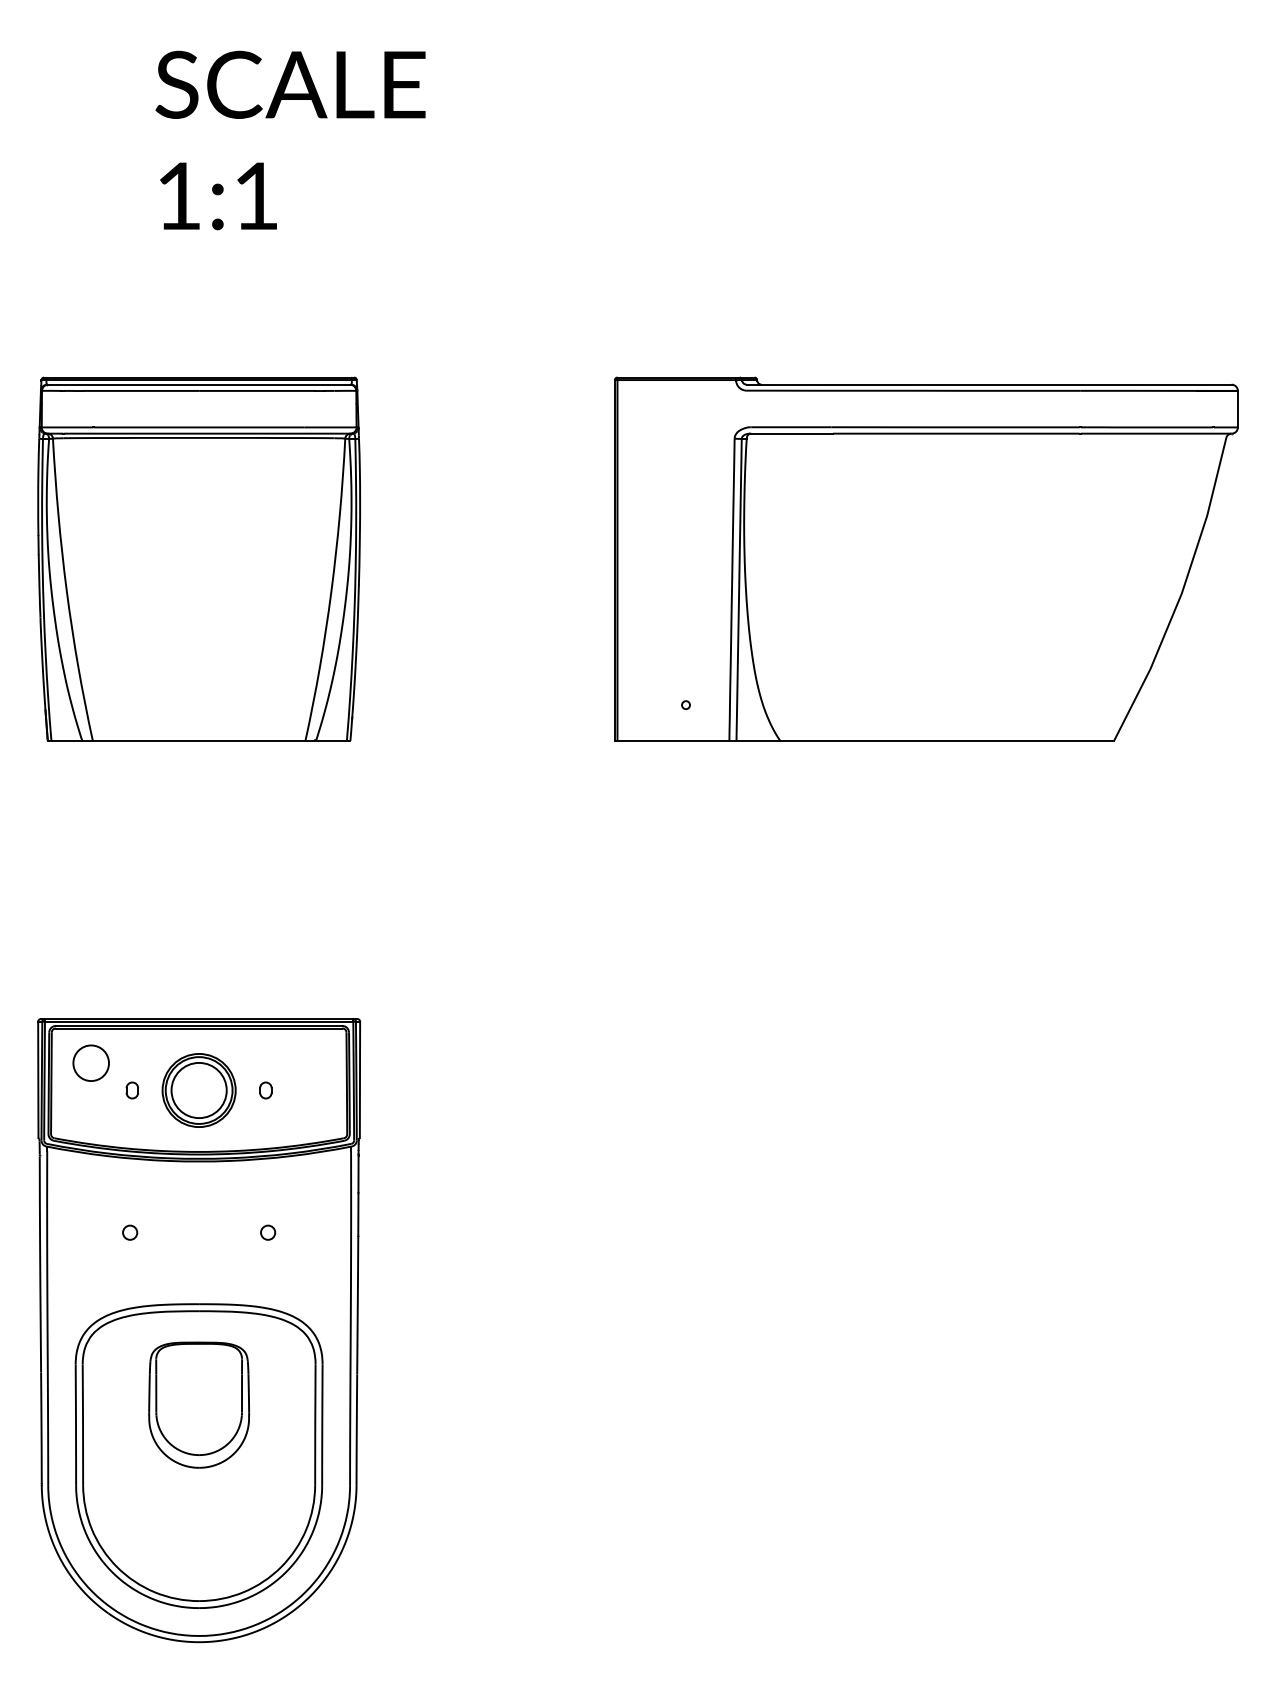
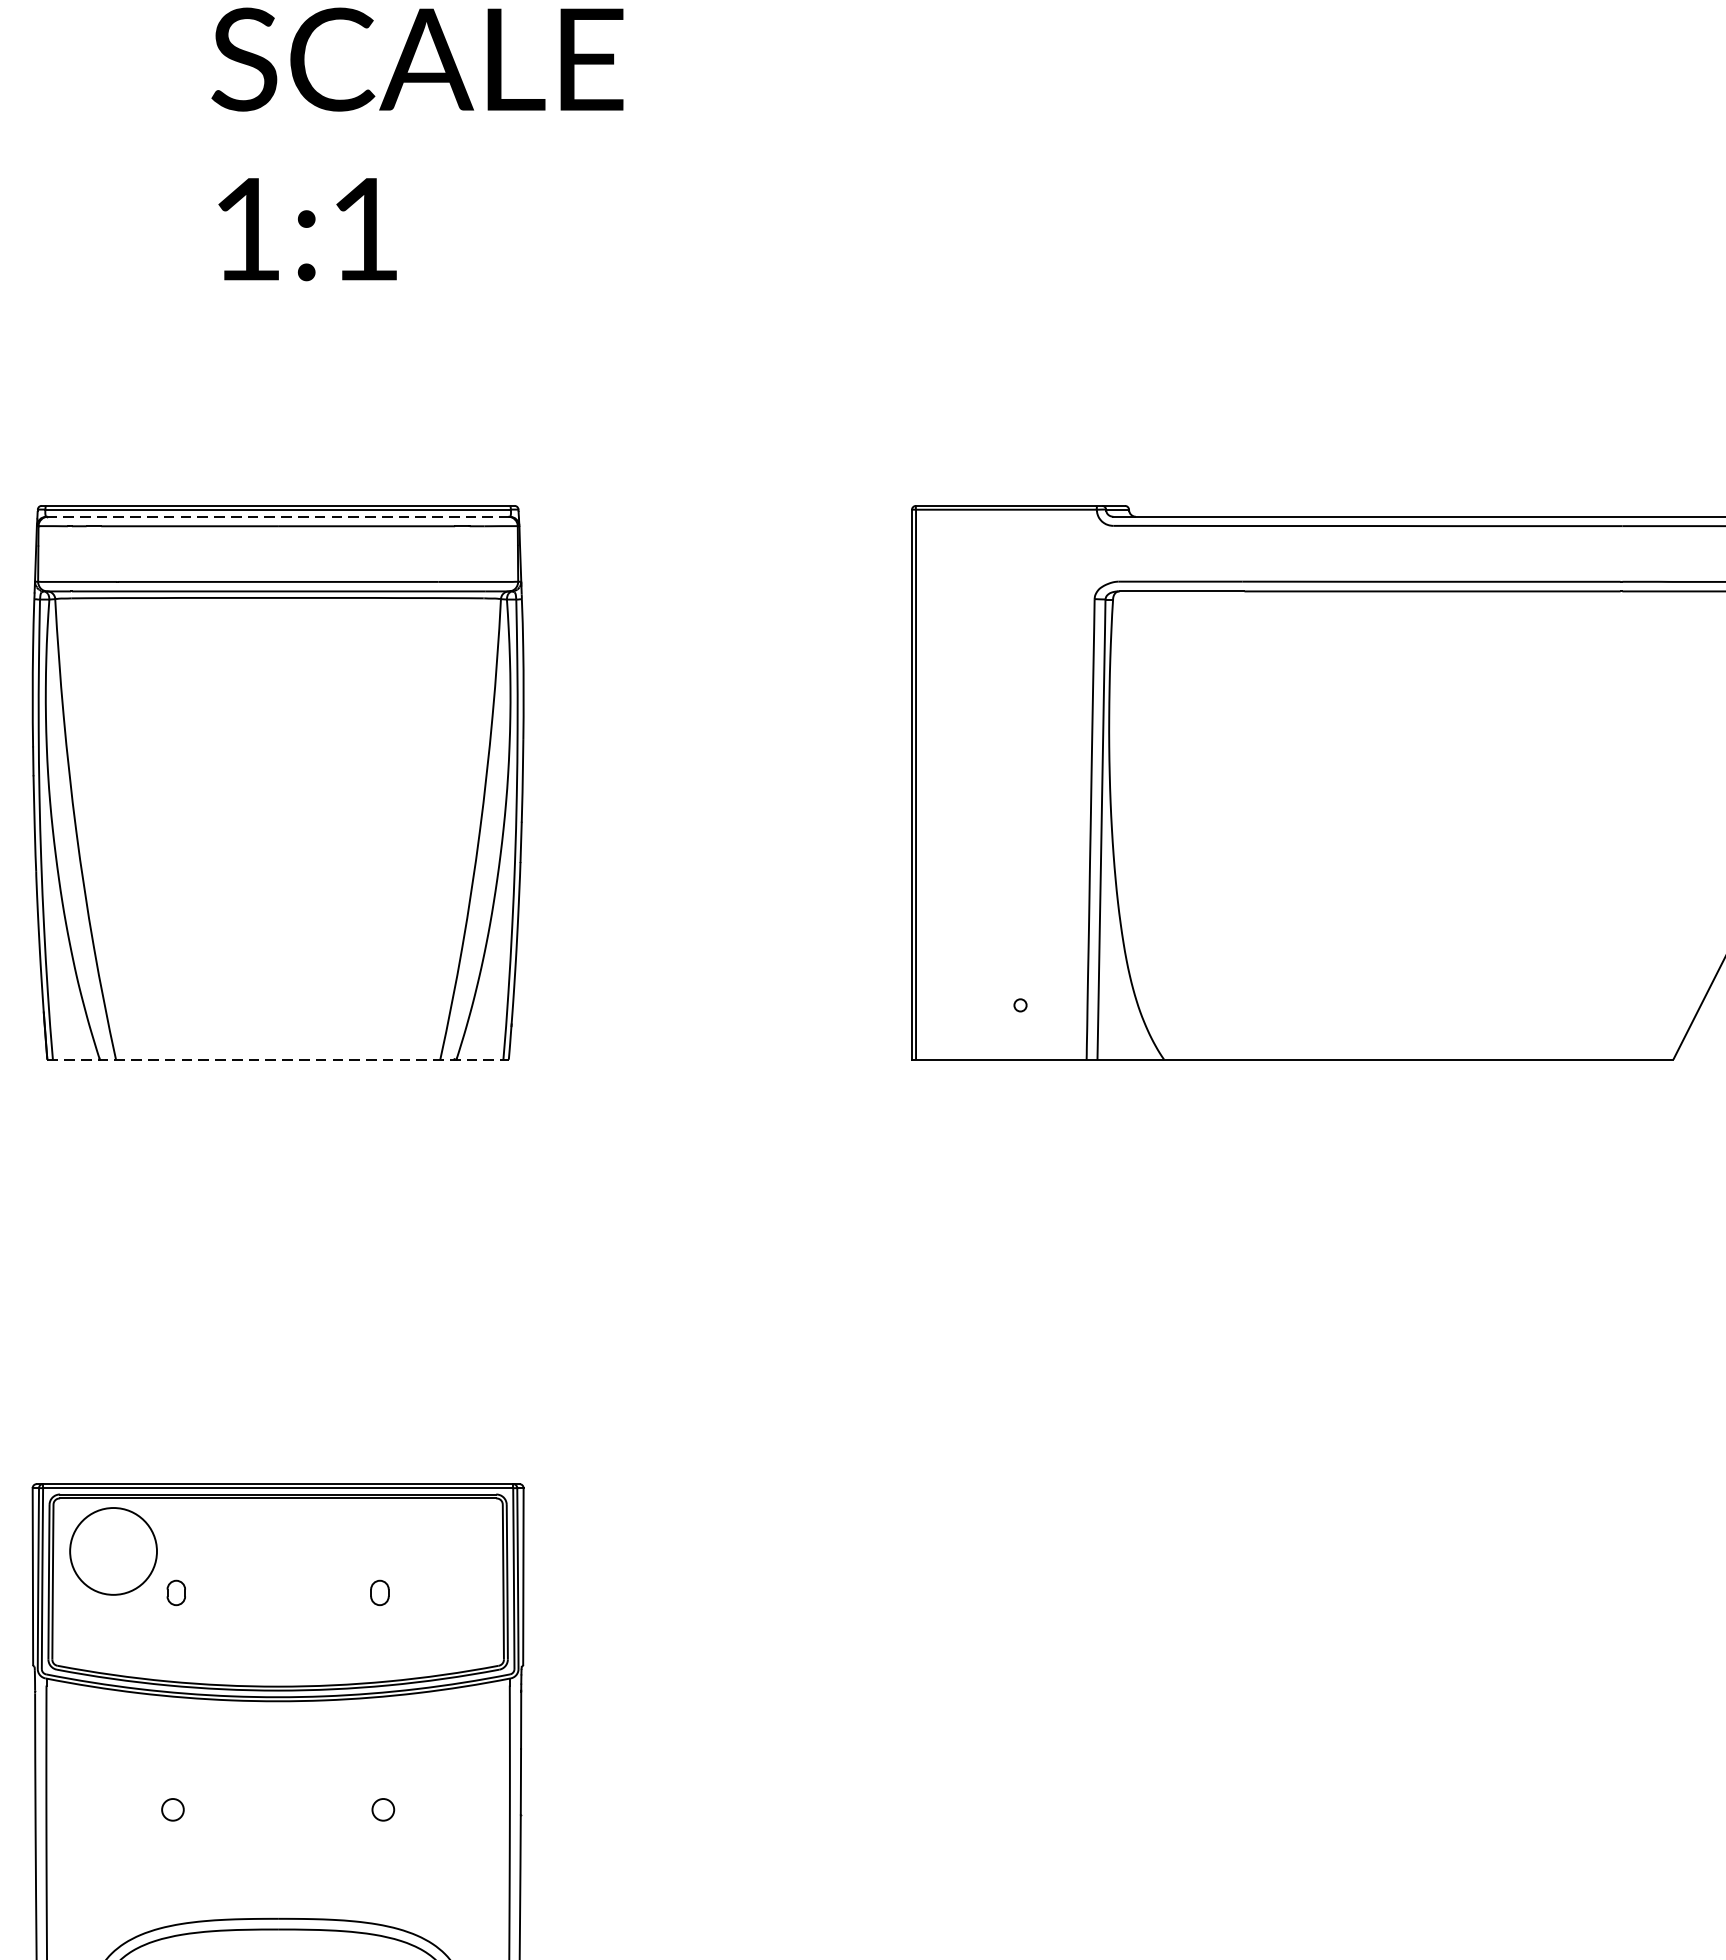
line: (199, 384) -> (278, 516), solid -> dashed
line: (199, 740) -> (278, 1059), solid -> dashed
circle: (91, 1063) -> (114, 1551), size x1.6
part: (198, 1090) -> (277, 1592), removed

